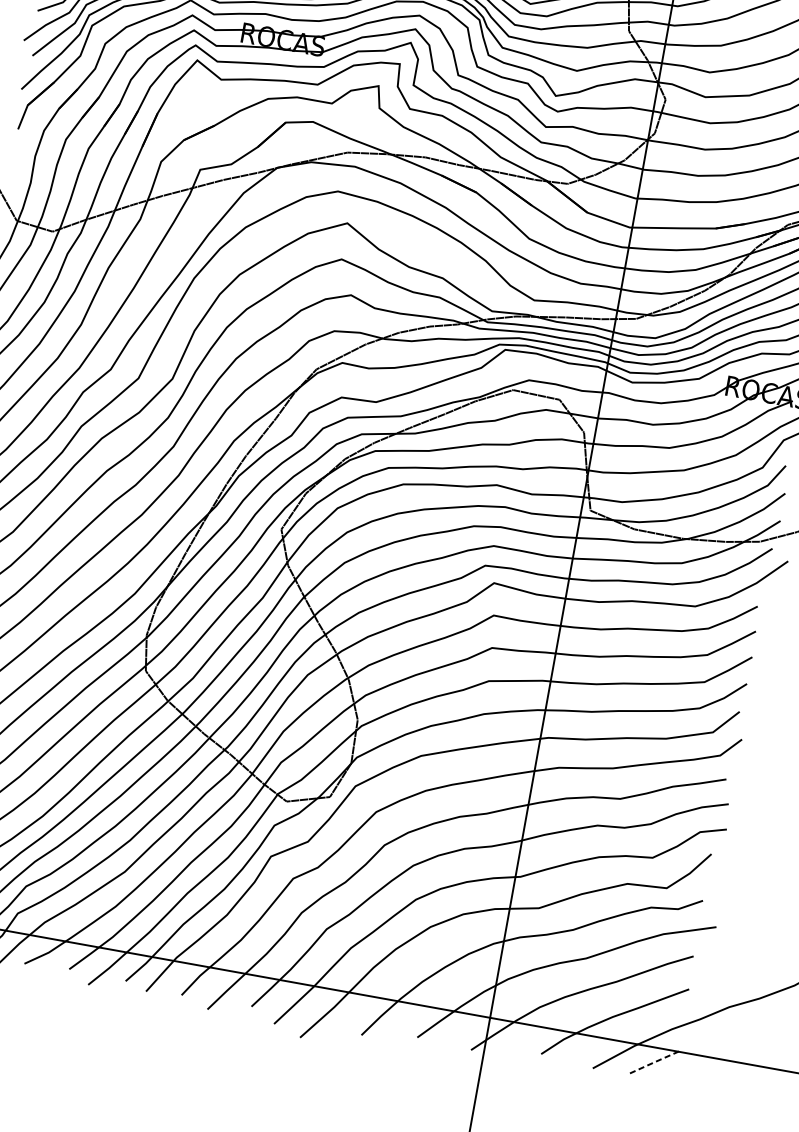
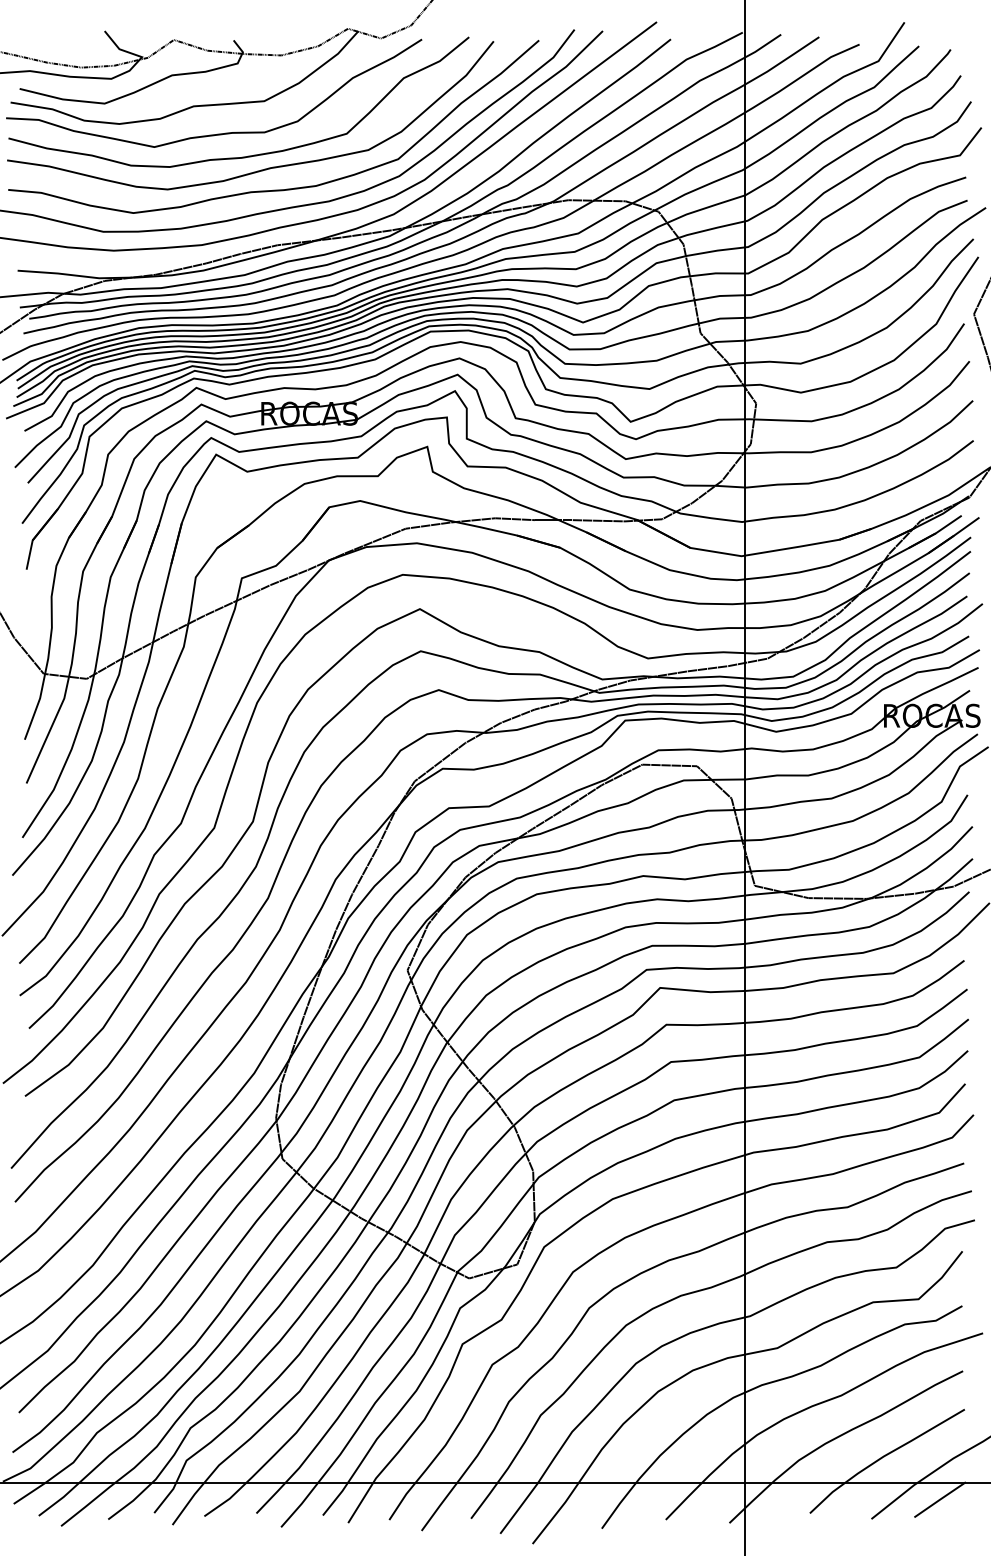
line: (654, 1062) -> (940, 1499), dashed -> solid

